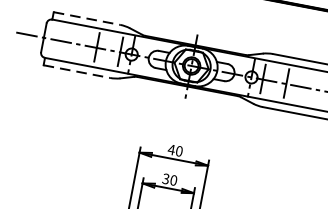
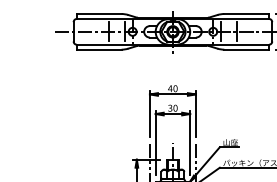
line: (87, 19) -> (99, 14), dashed -> solid
line: (77, 71) -> (99, 49), dashed -> solid

